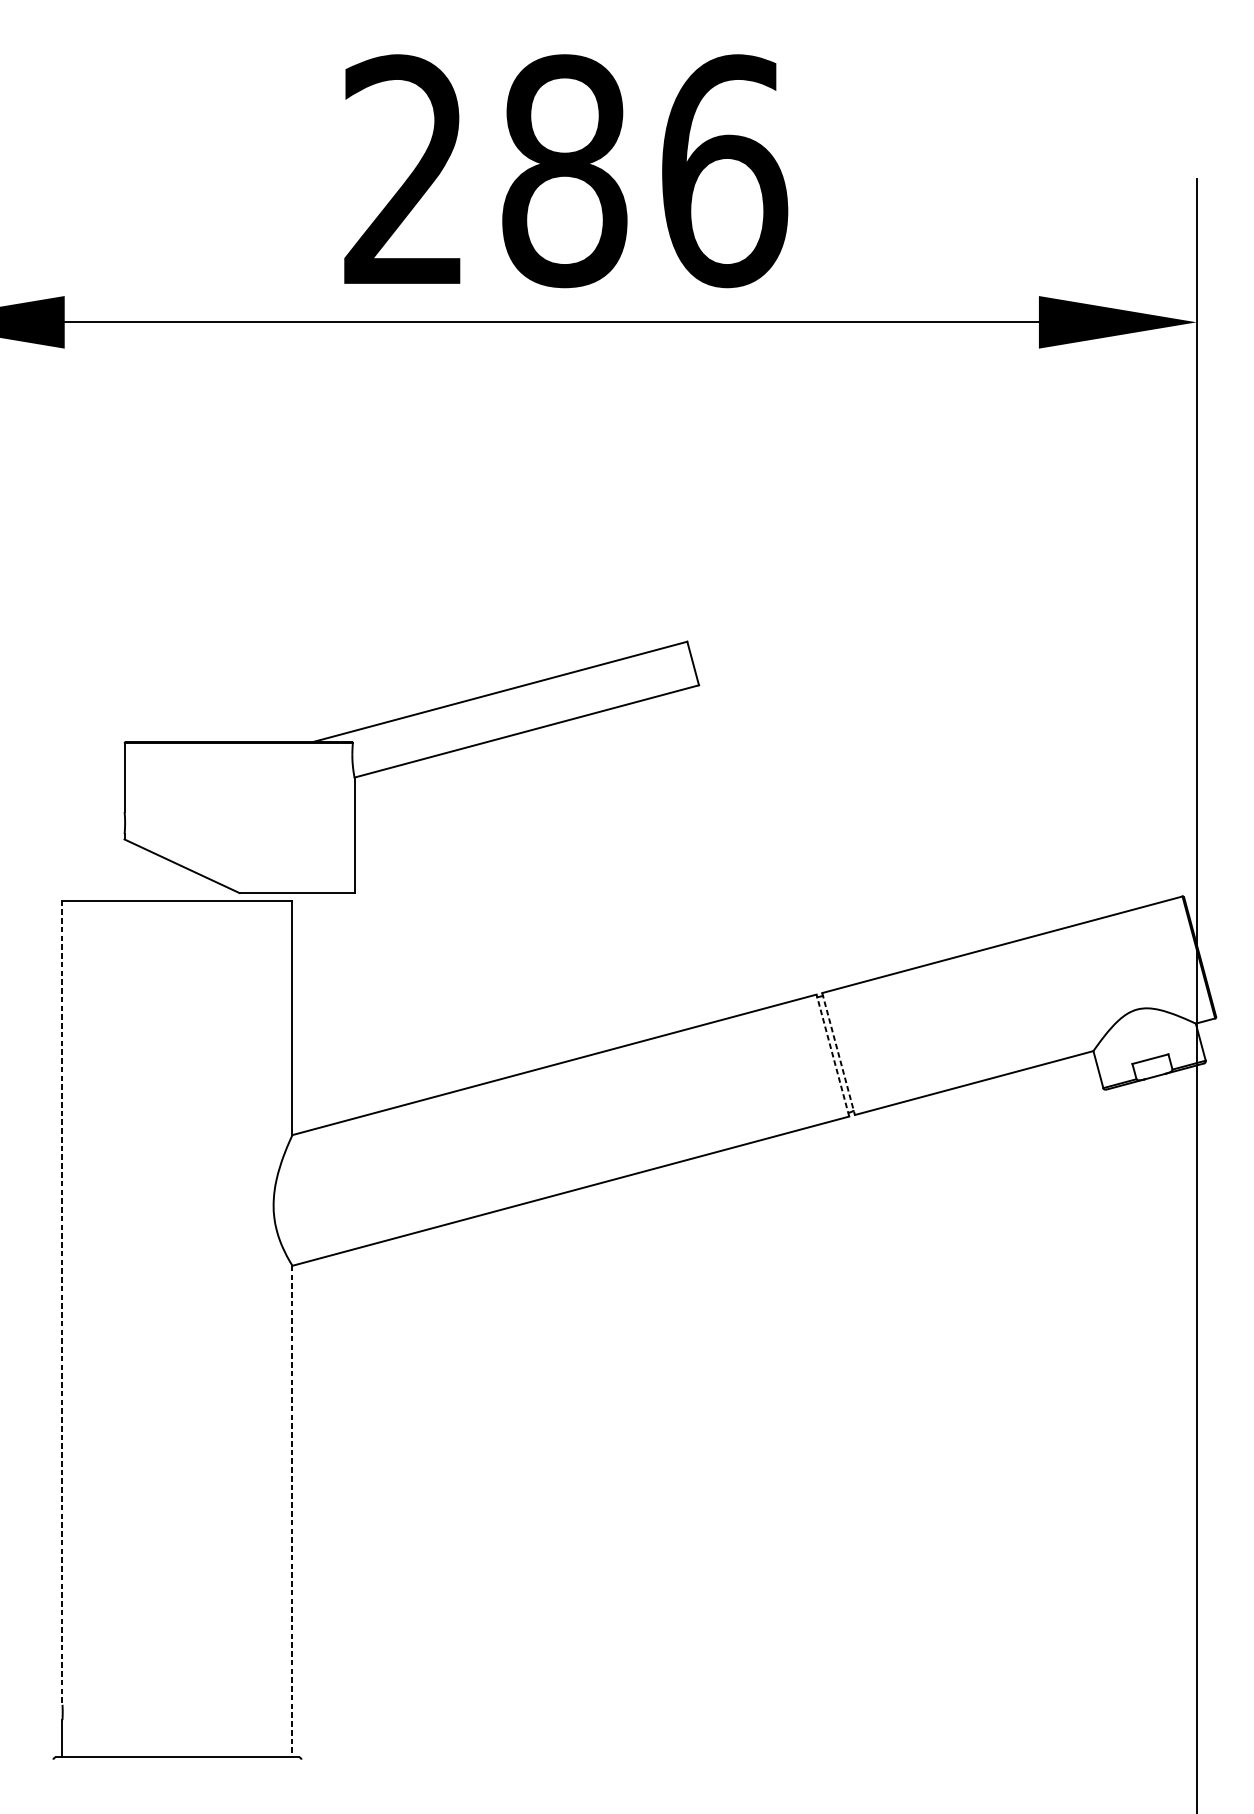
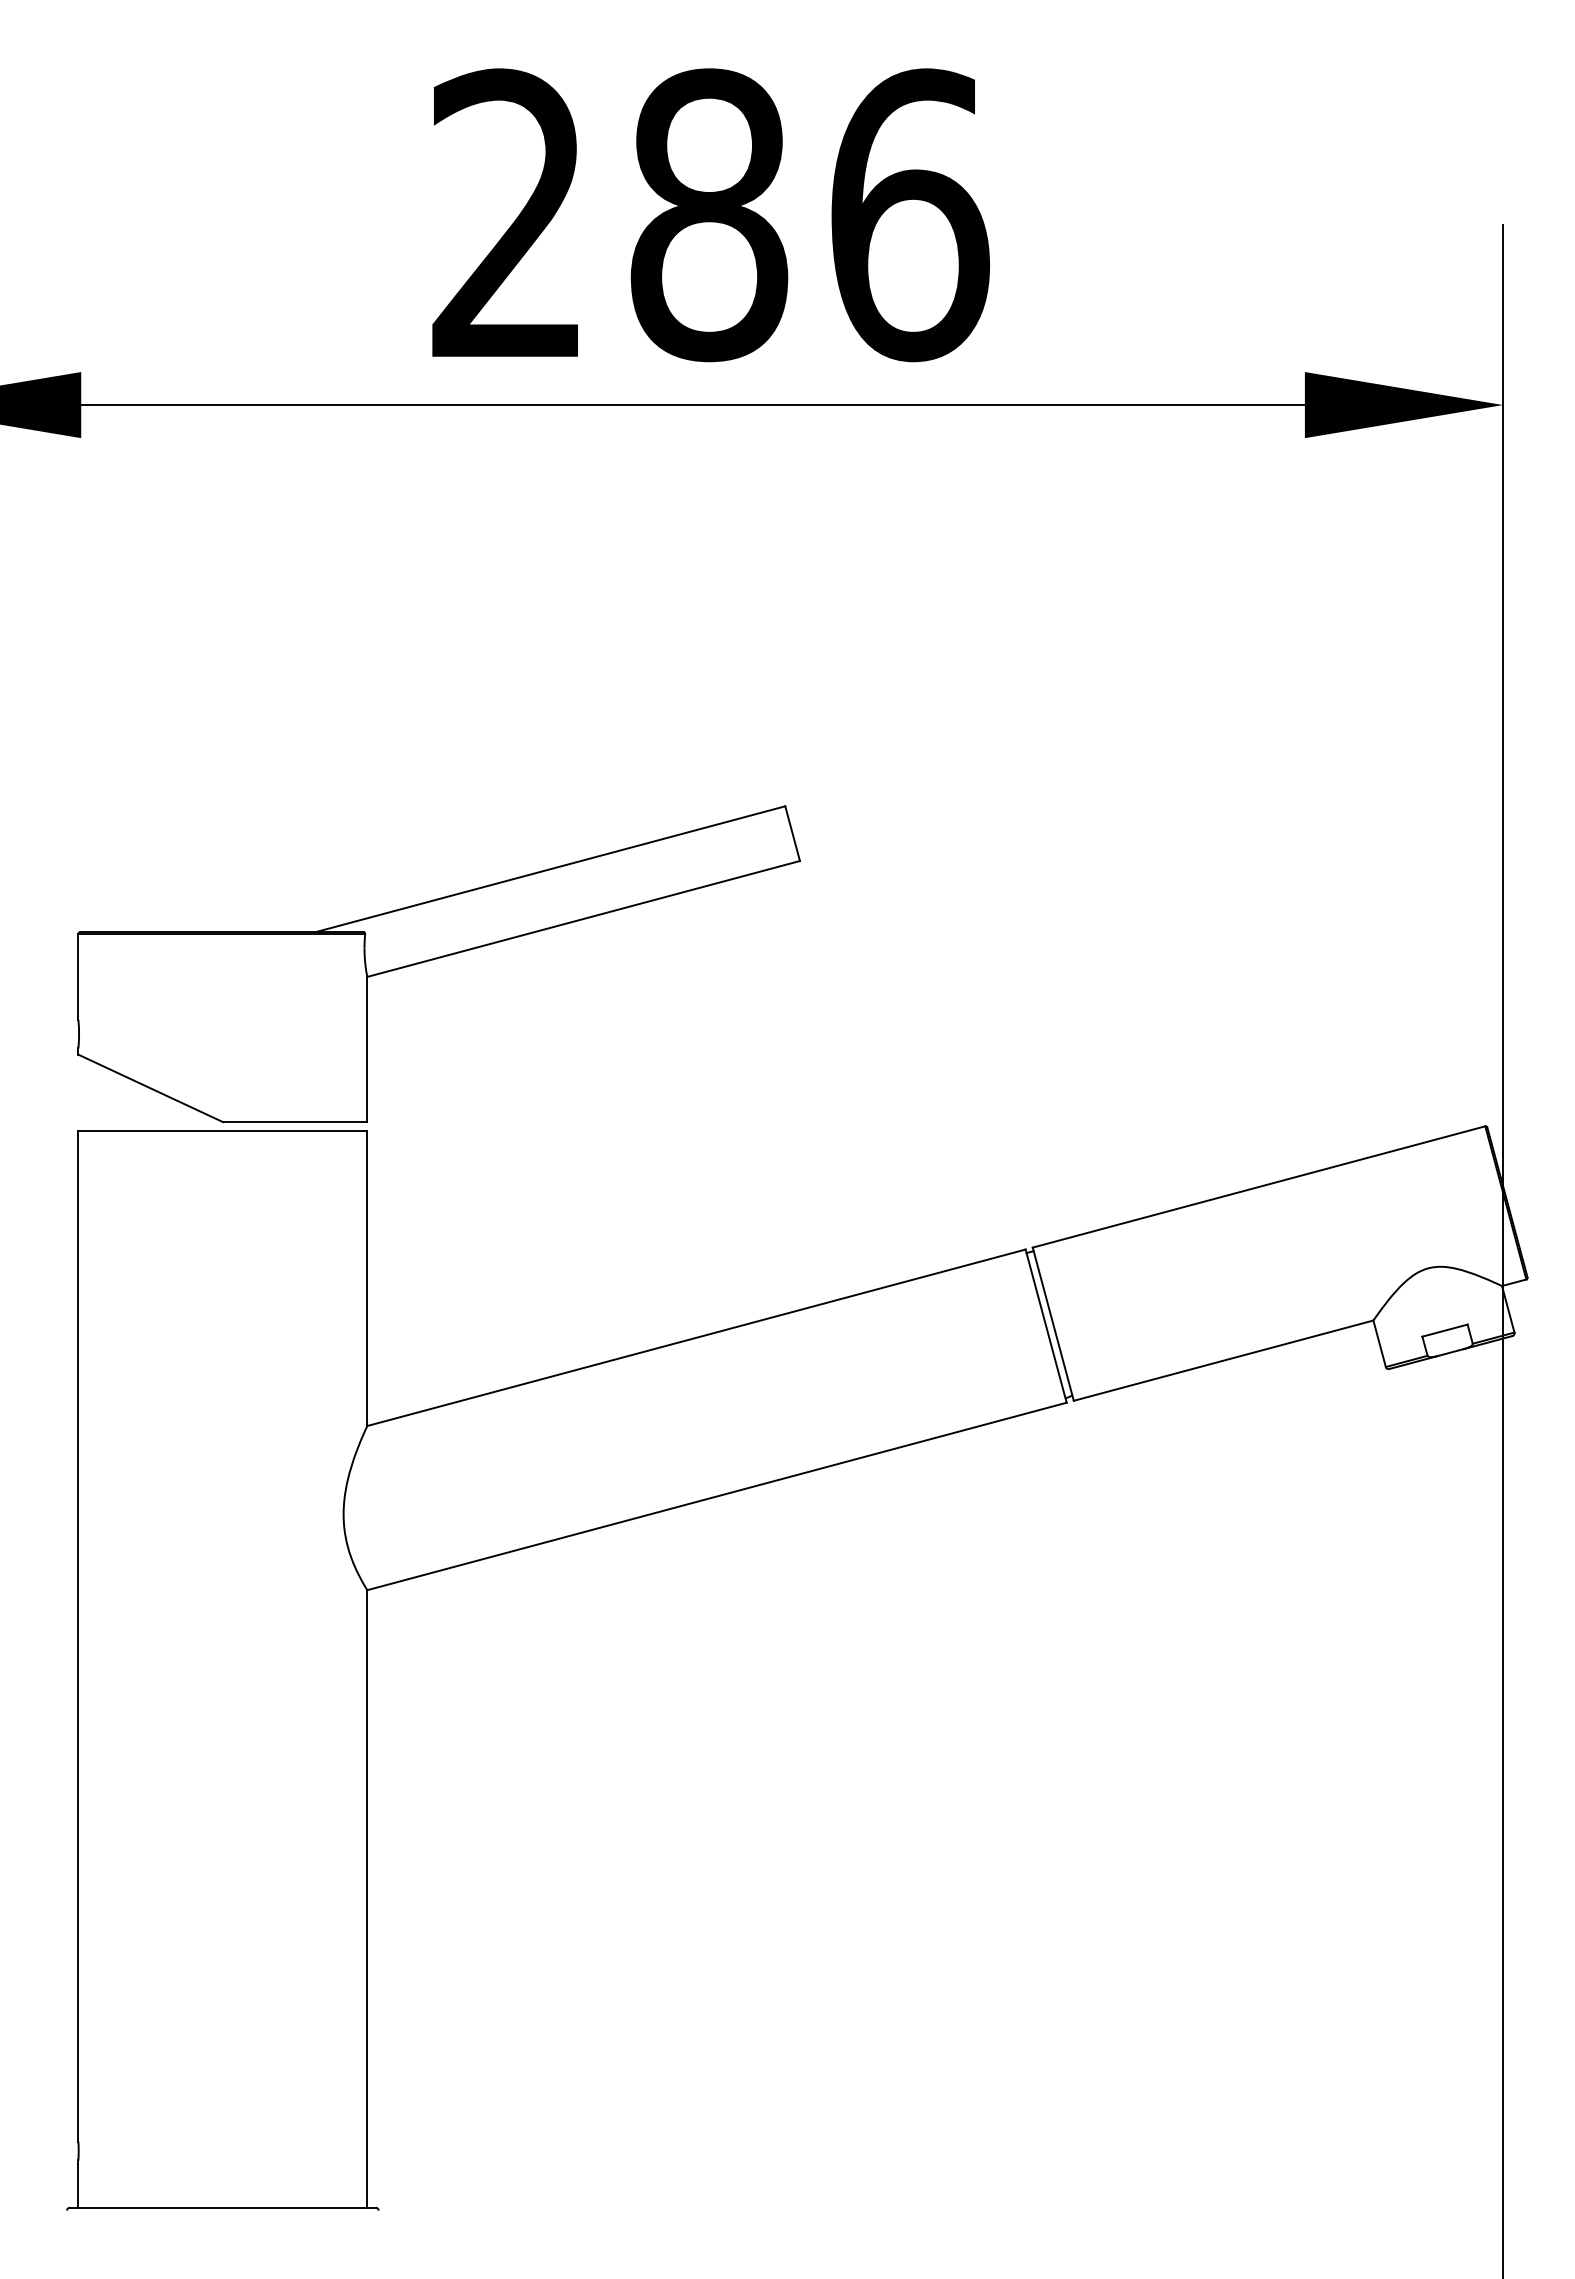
part: (411, 766) -> (438, 963), moved
line: (838, 1054) -> (1053, 1324), dashed -> solid
line: (833, 1055) -> (1046, 1325), dashed -> solid
line: (62, 1303) -> (78, 1637), dashed -> solid
line: (292, 1511) -> (367, 1898), dashed -> solid

